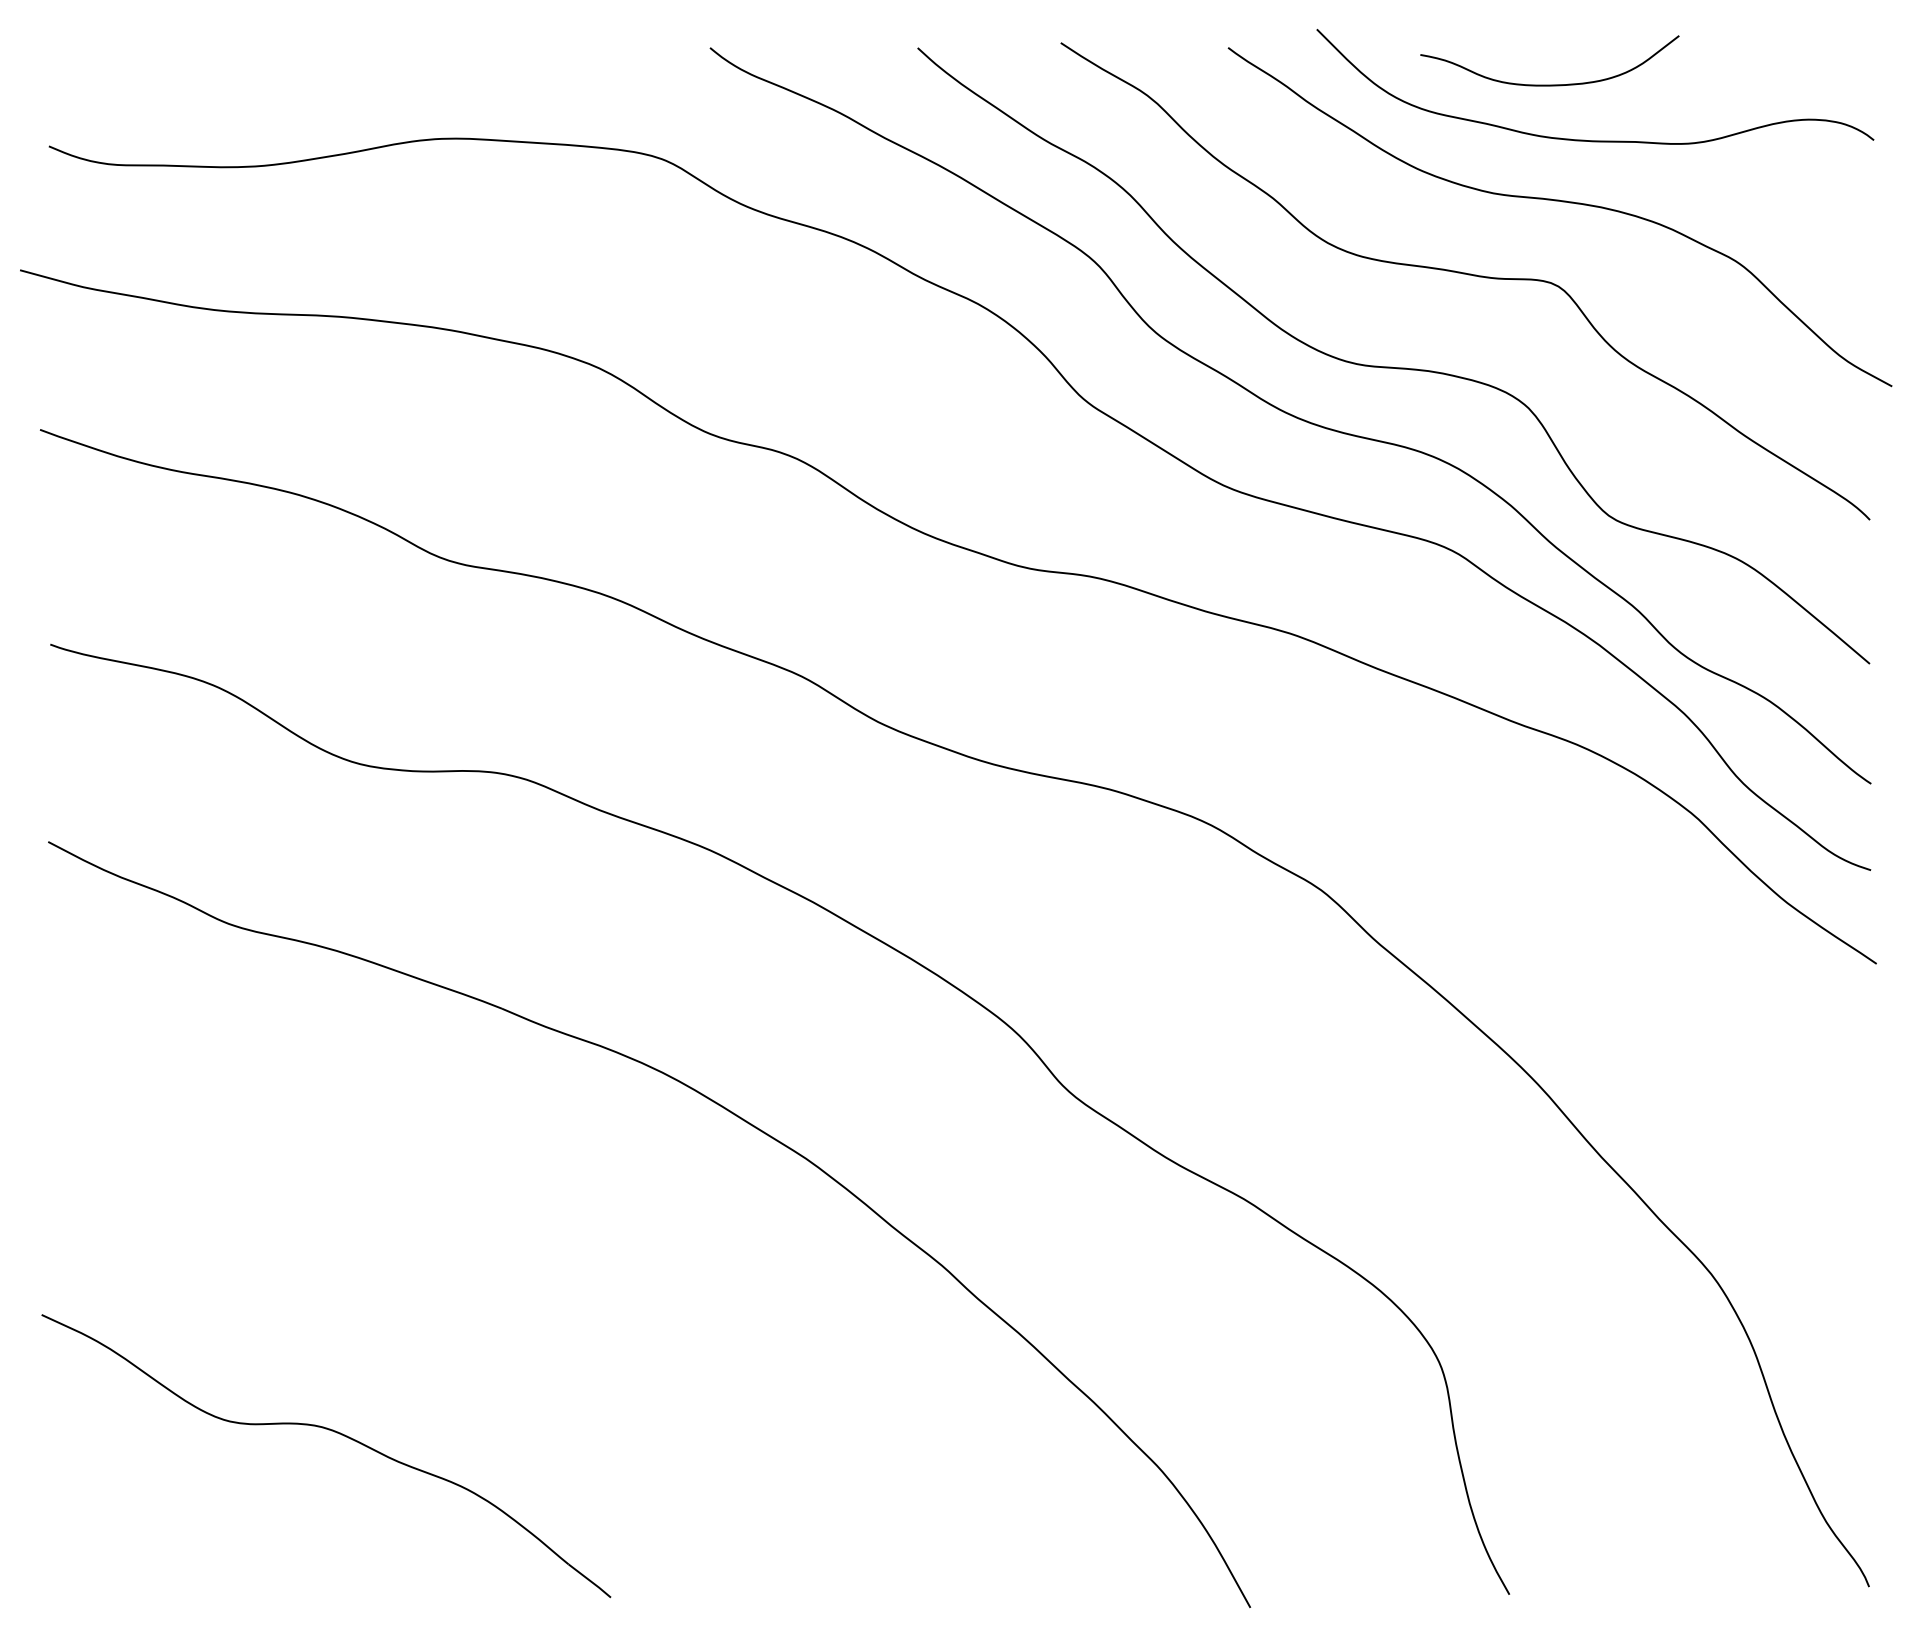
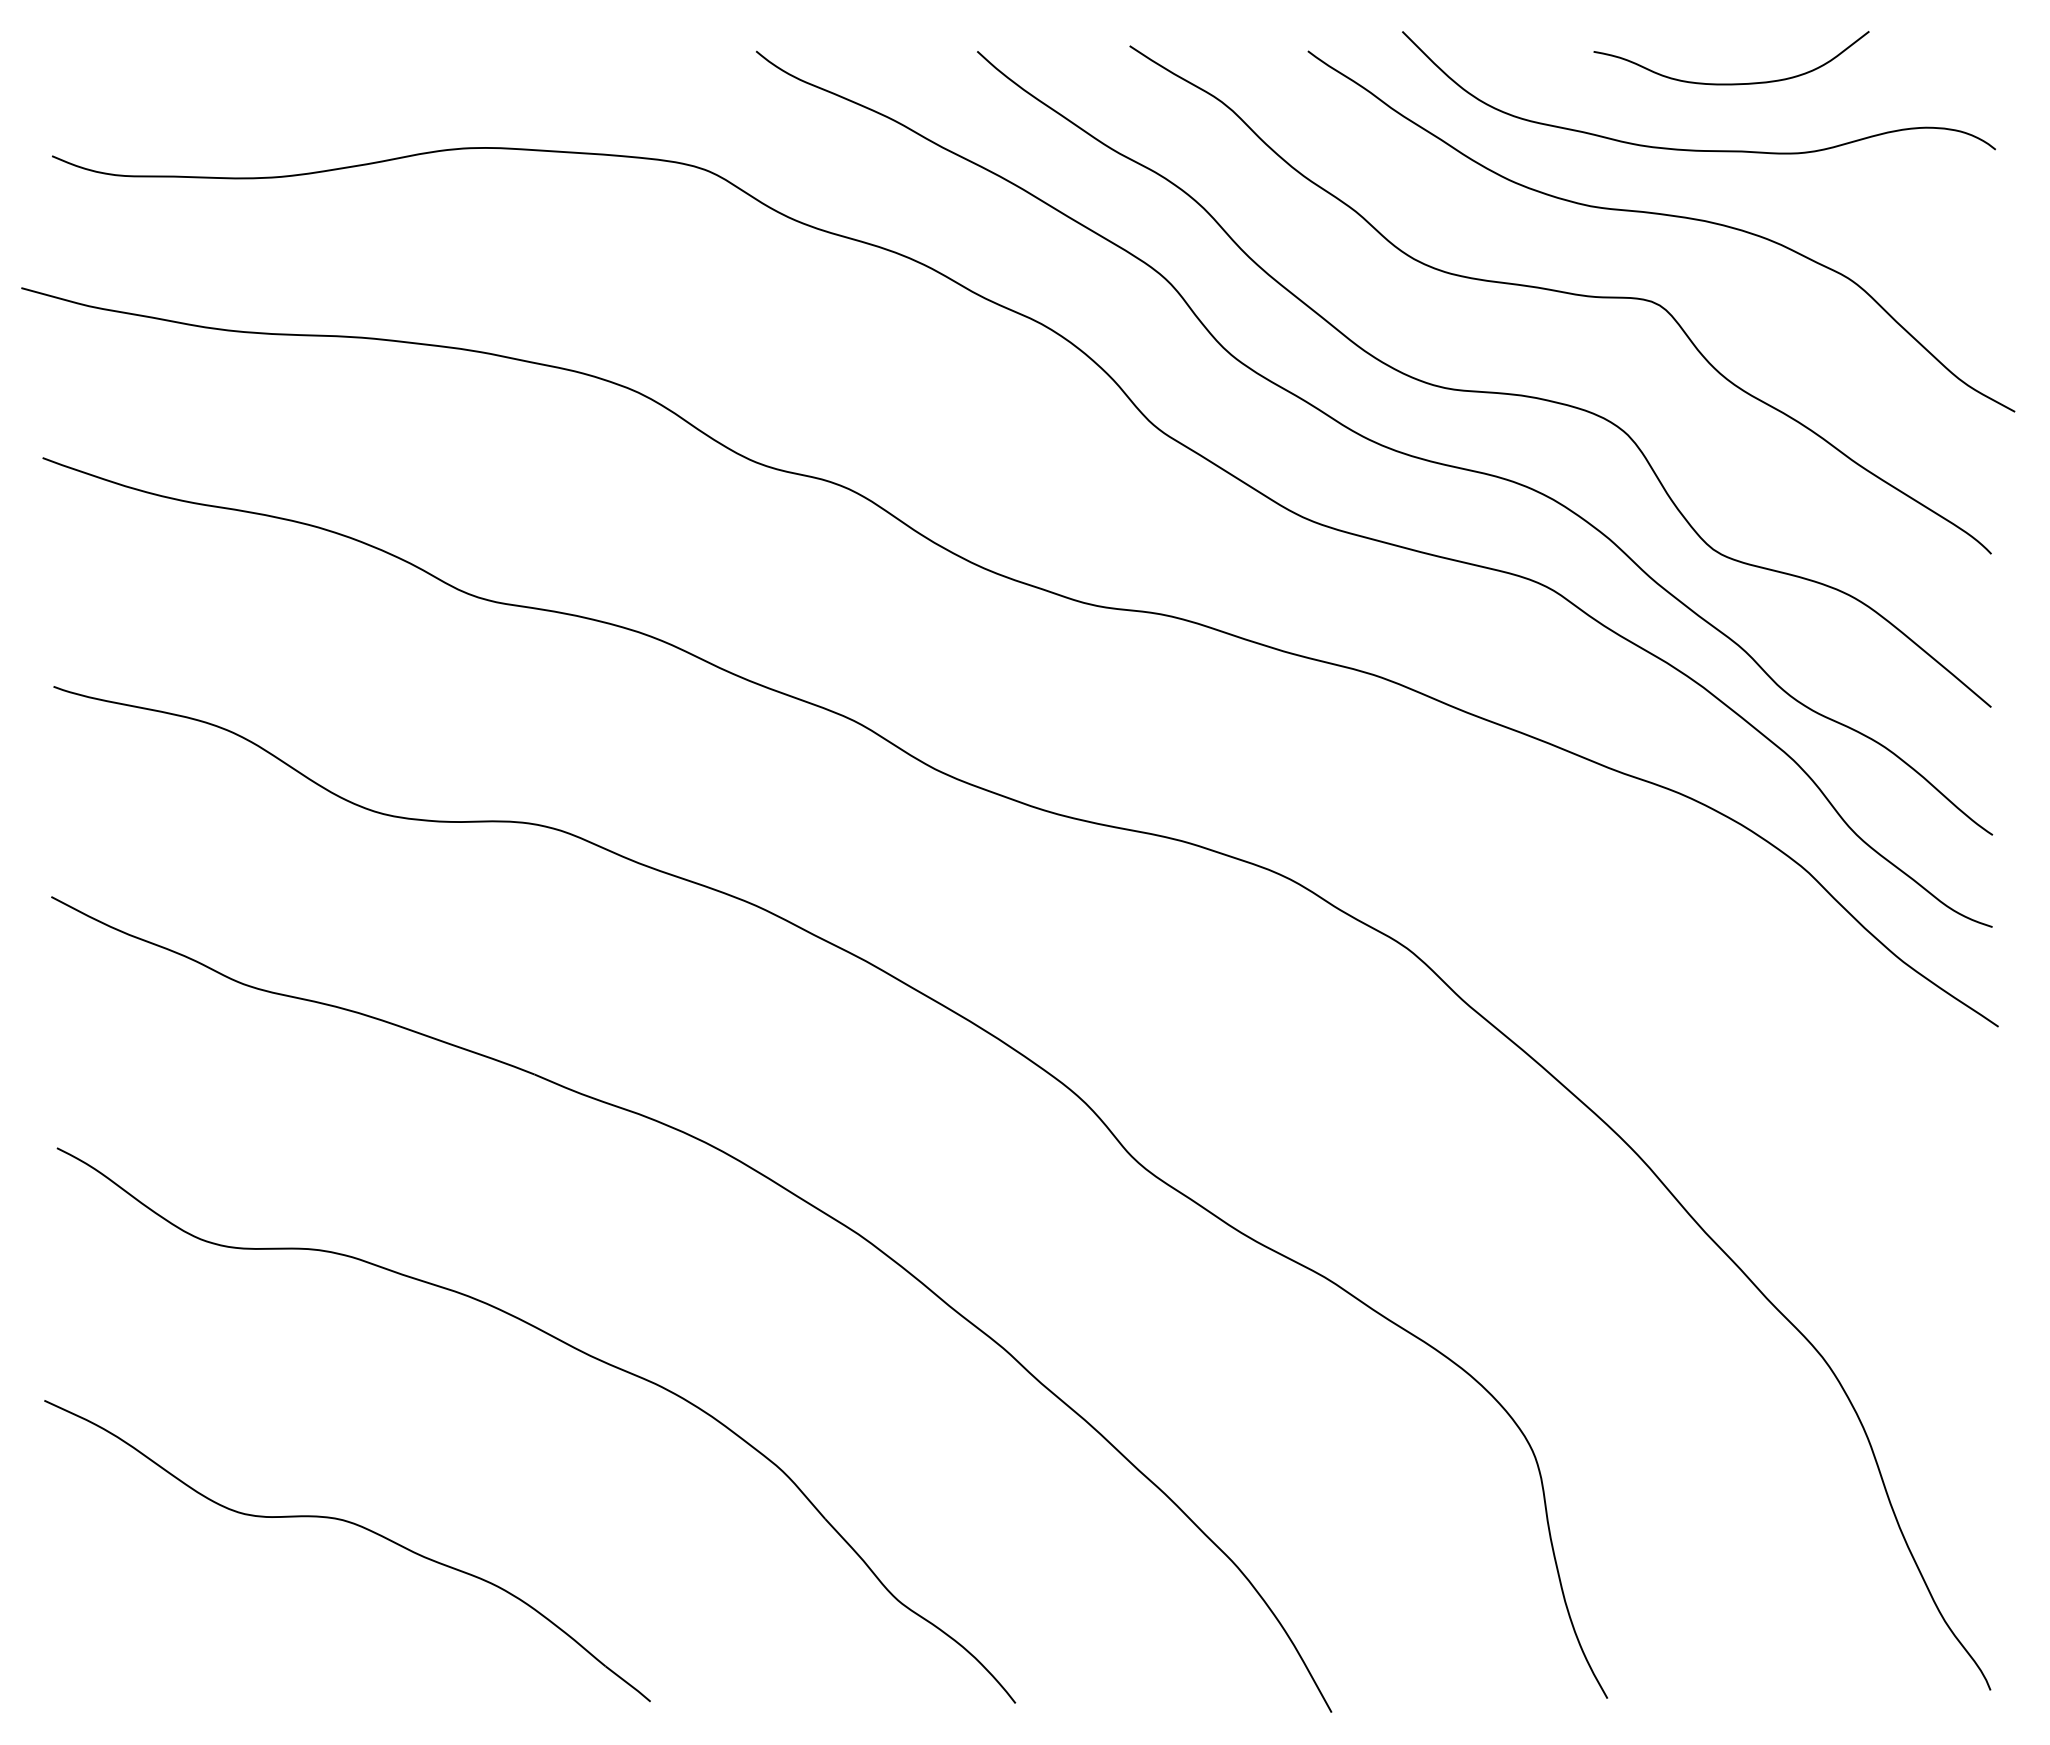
curve: (1549, 84) -> (1731, 83), moved
part: (540, 1266) -> (575, 1349), added

